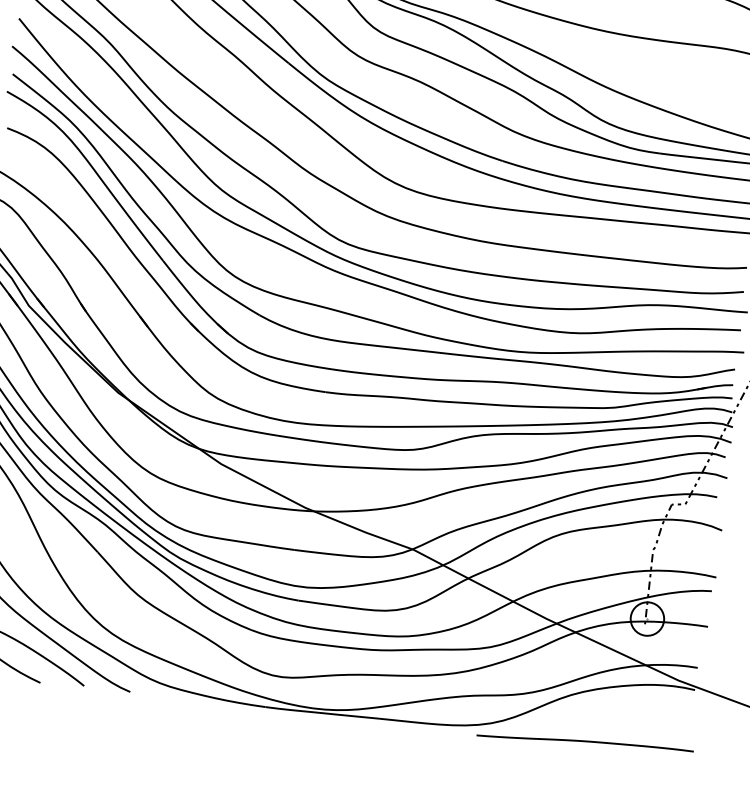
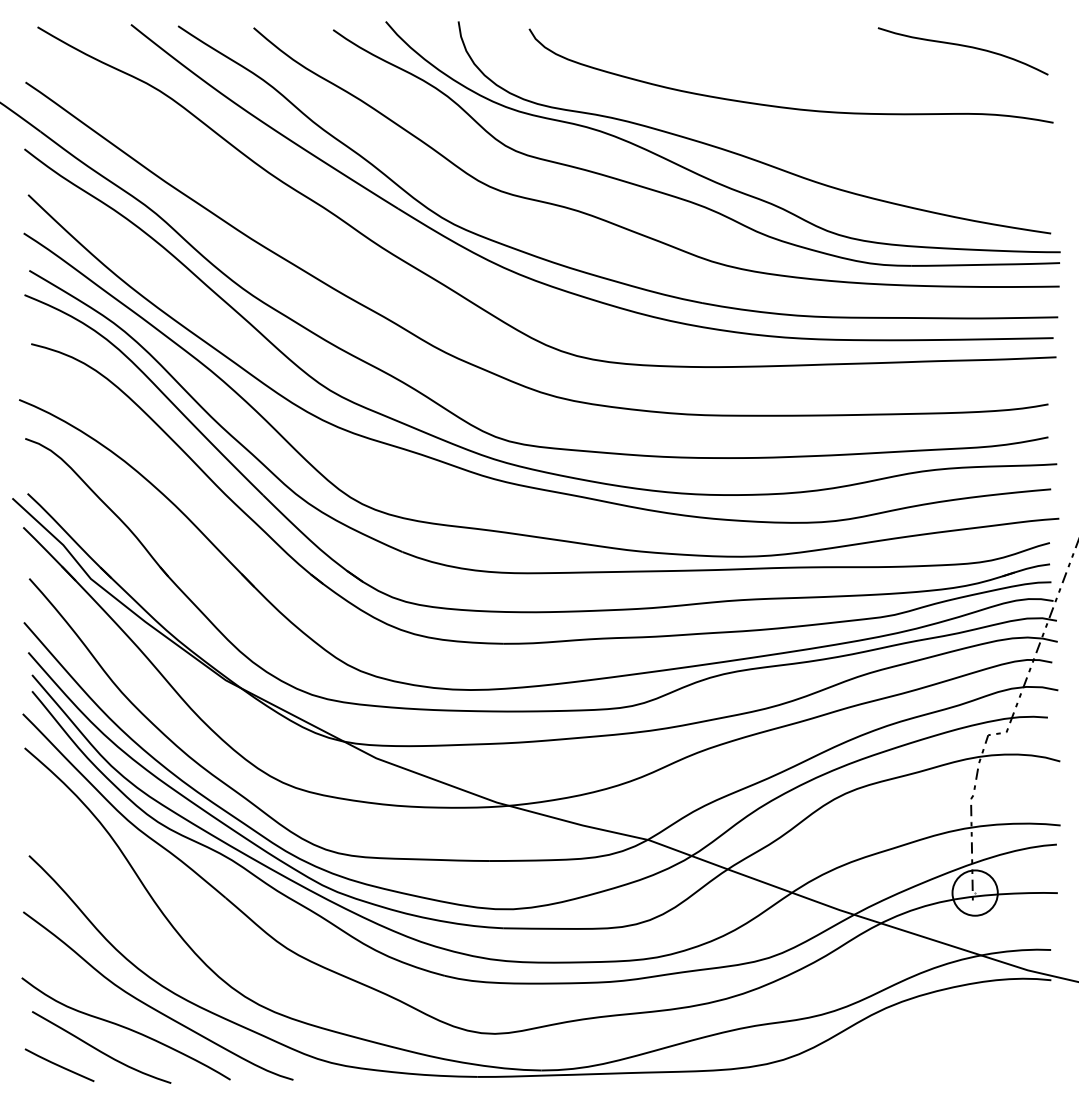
curve: (585, 741) -> (912, 1068), removed

